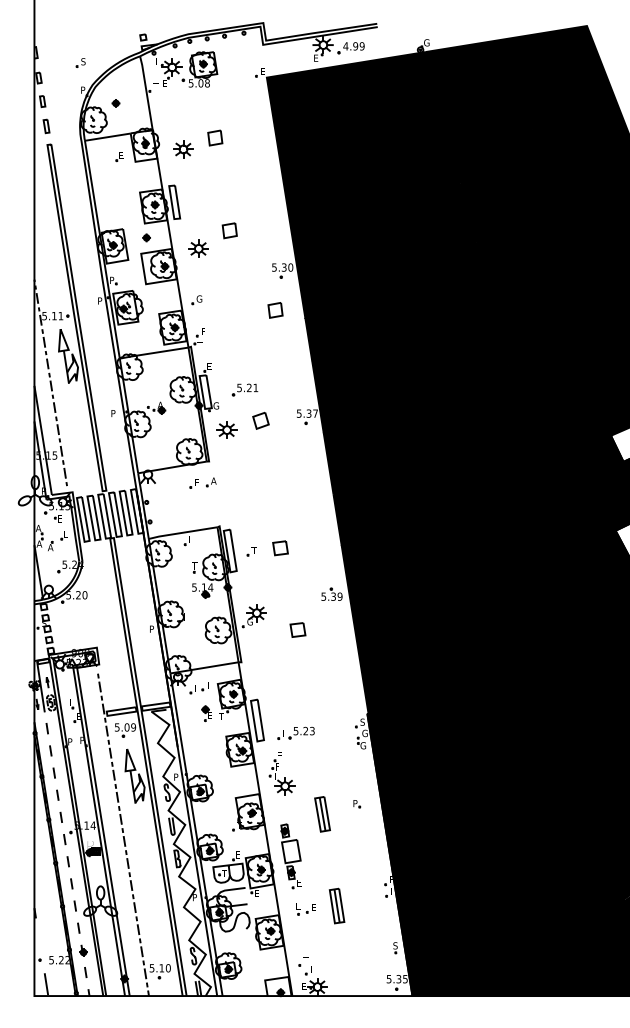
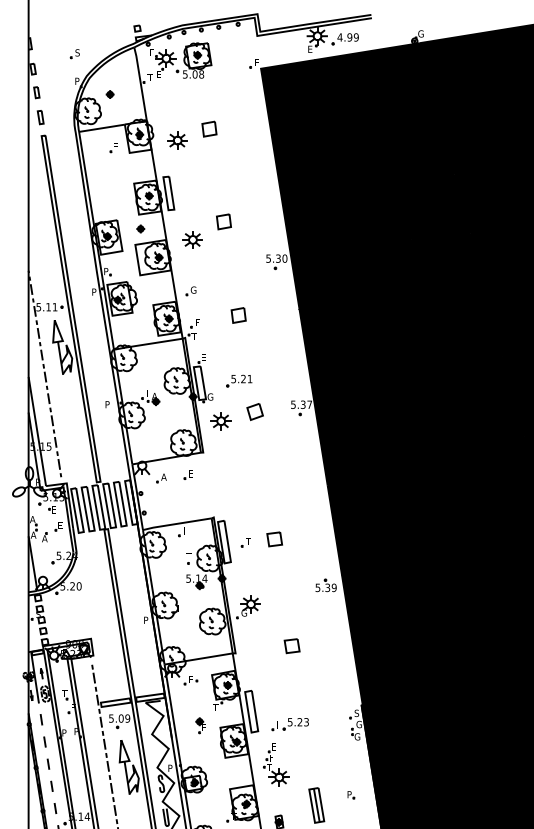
part: (275, 310) -> (238, 315), moved
part: (210, 482) -> (160, 478), moved
part: (297, 629) -> (291, 645), moved
part: (206, 713) -> (200, 725), moved

